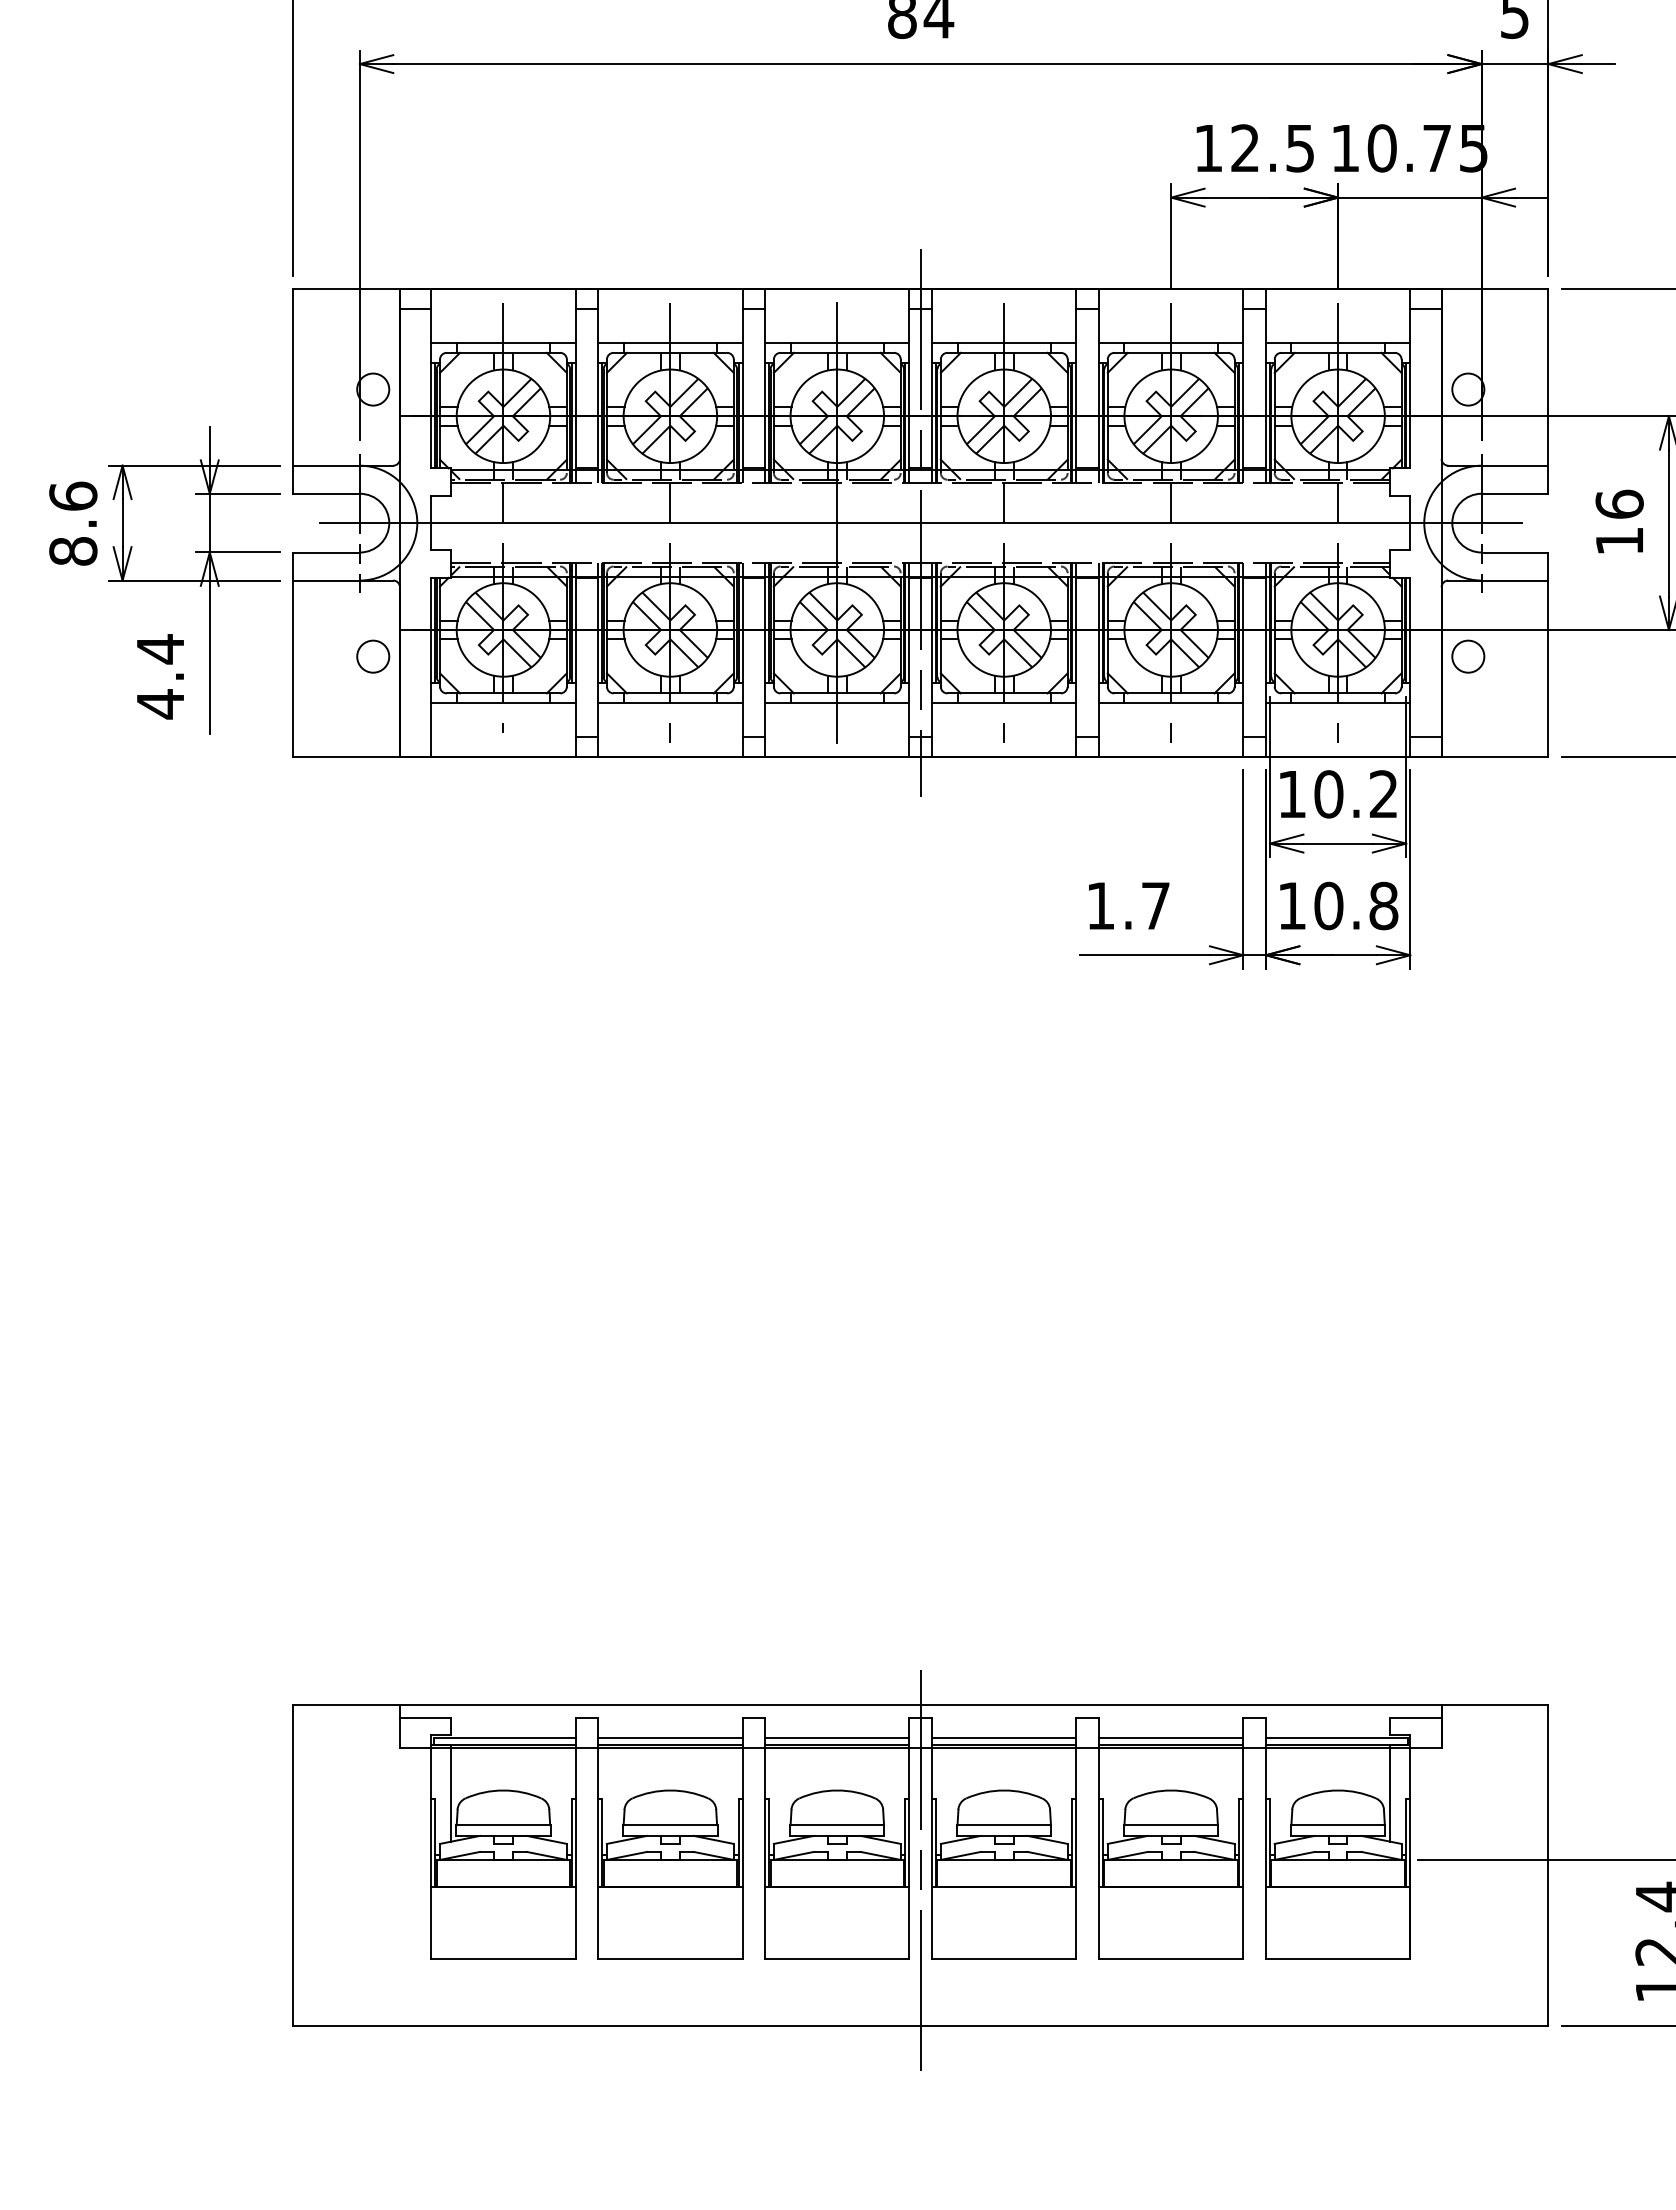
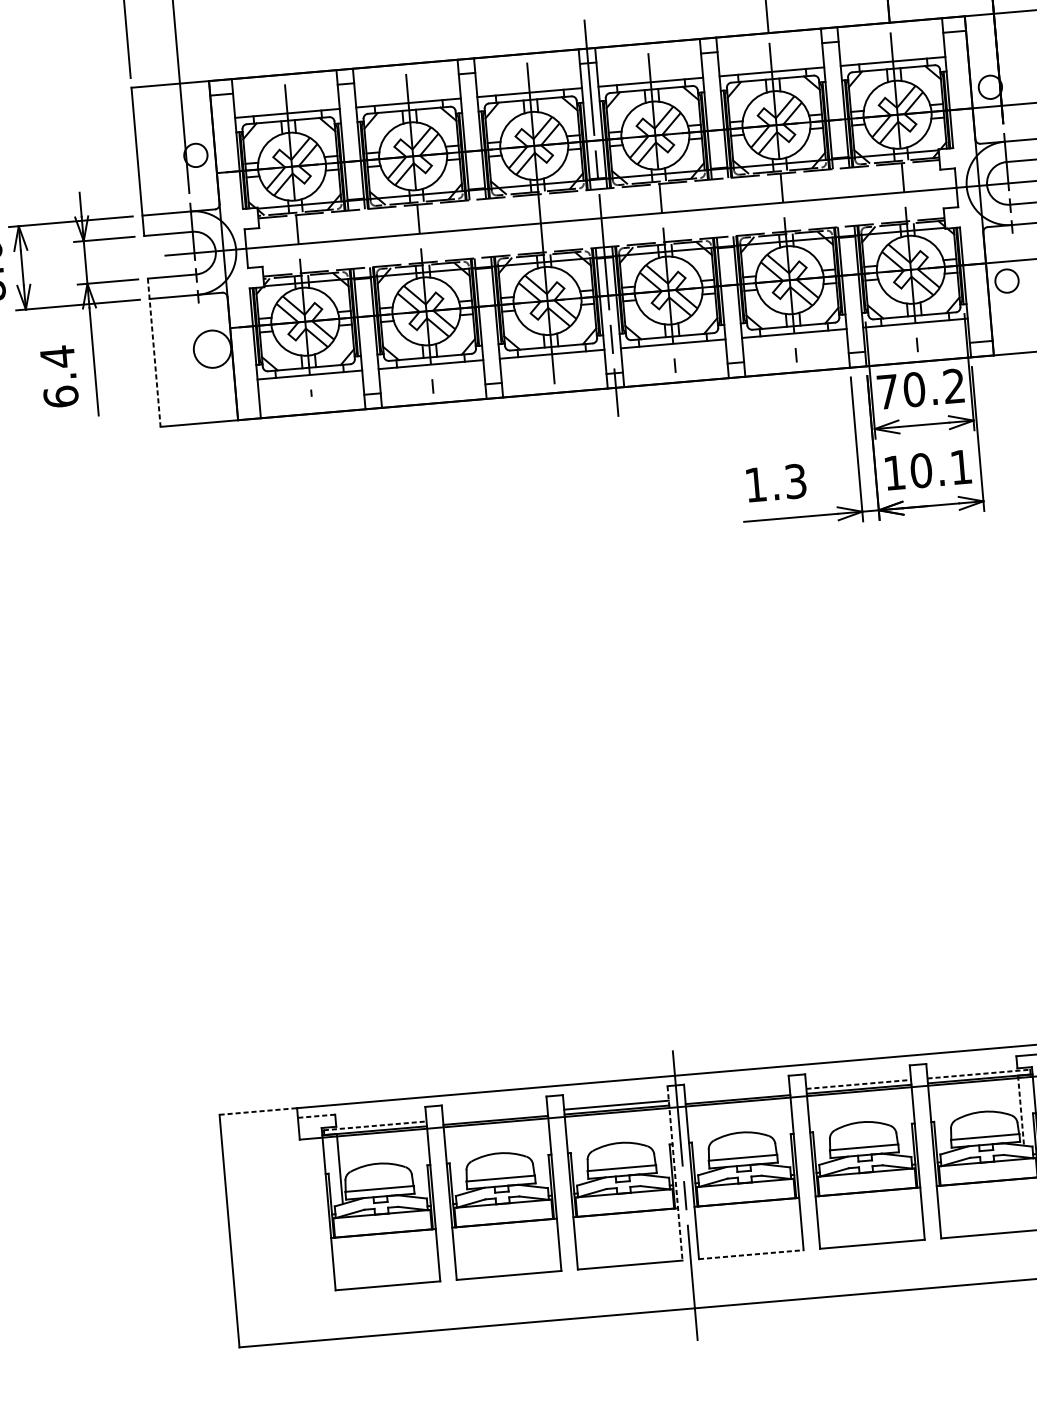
line: (293, 655) -> (154, 353), solid -> dashed
circle: (373, 656) -> (212, 349), size x1.6
text: (160, 704) -> (61, 397), 4.4 -> 6.4
text: (1291, 794) -> (887, 392), 10.2 -> 70.2
text: (1155, 905) -> (795, 481), 1.7 -> 1.3
text: (1383, 905) -> (960, 466), 10.8 -> 10.1
line: (347, 1705) -> (259, 1111), solid -> dashed
line: (425, 1718) -> (316, 1116), solid -> dashed
line: (504, 1738) -> (375, 1125), solid -> dashed
line: (670, 1738) -> (495, 1115), removed
line: (1004, 1738) -> (737, 1094), removed
line: (1171, 1738) -> (858, 1084), solid -> dashed
line: (1336, 1738) -> (978, 1074), solid -> dashed
line: (1390, 1793) -> (1021, 1110), solid -> dashed
line: (909, 1839) -> (675, 1174), solid -> dashed
line: (1004, 1958) -> (751, 1254), solid -> dashed

